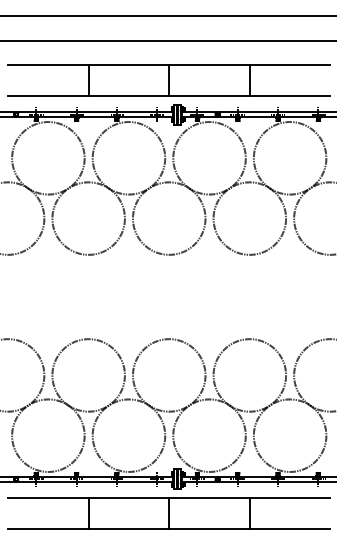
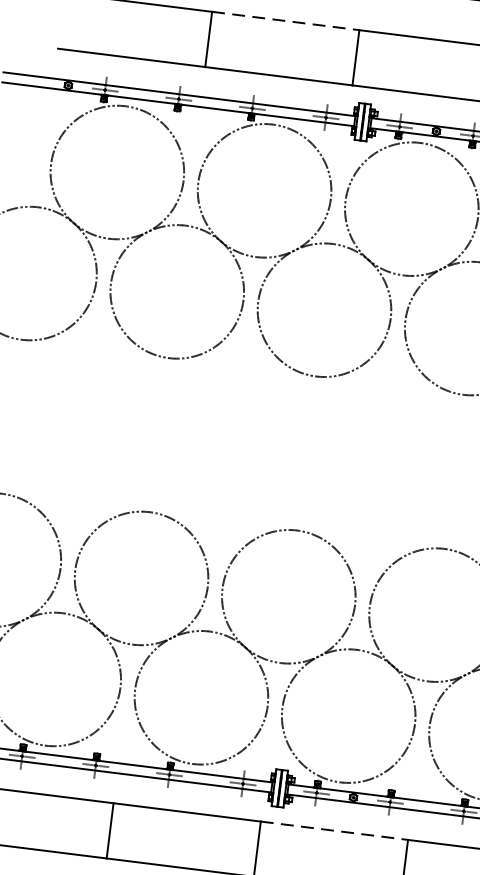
line: (129, 65) -> (286, 21), solid -> dashed
line: (210, 498) -> (336, 831), solid -> dashed

